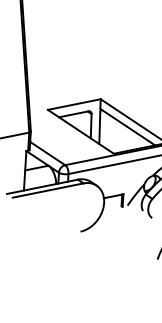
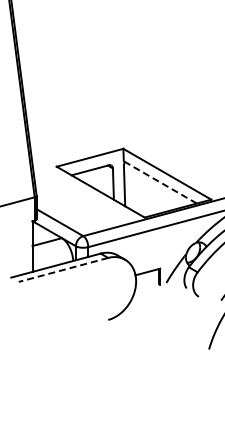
line: (127, 127) -> (159, 182), solid -> dashed
line: (48, 190) -> (63, 270), solid -> dashed

